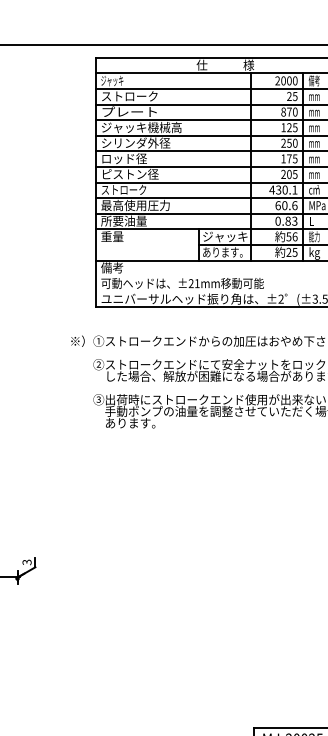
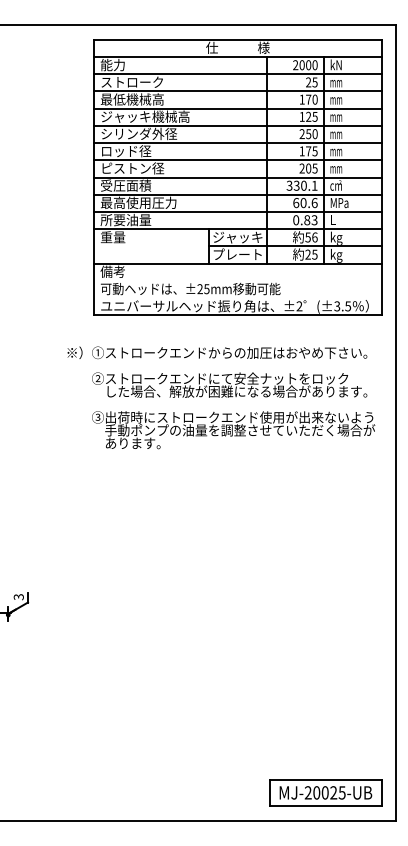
text: (111, 80) -> (112, 64), ジャッキ -> 能力
text: (314, 81) -> (336, 65), 備考 -> kN
text: (129, 111) -> (131, 99), プレート -> 最低機械高
text: (282, 111) -> (301, 99), 870 -> 170
text: (124, 189) -> (126, 185), ストローク -> 受圧面積
text: (272, 189) -> (289, 185), 430.1 -> 330.1
text: (314, 236) -> (336, 237), 能力 -> kg
text: (225, 252) -> (237, 254), あります。 -> プレート
text: (196, 283) -> (206, 289), ±21mm -> ±25mm

